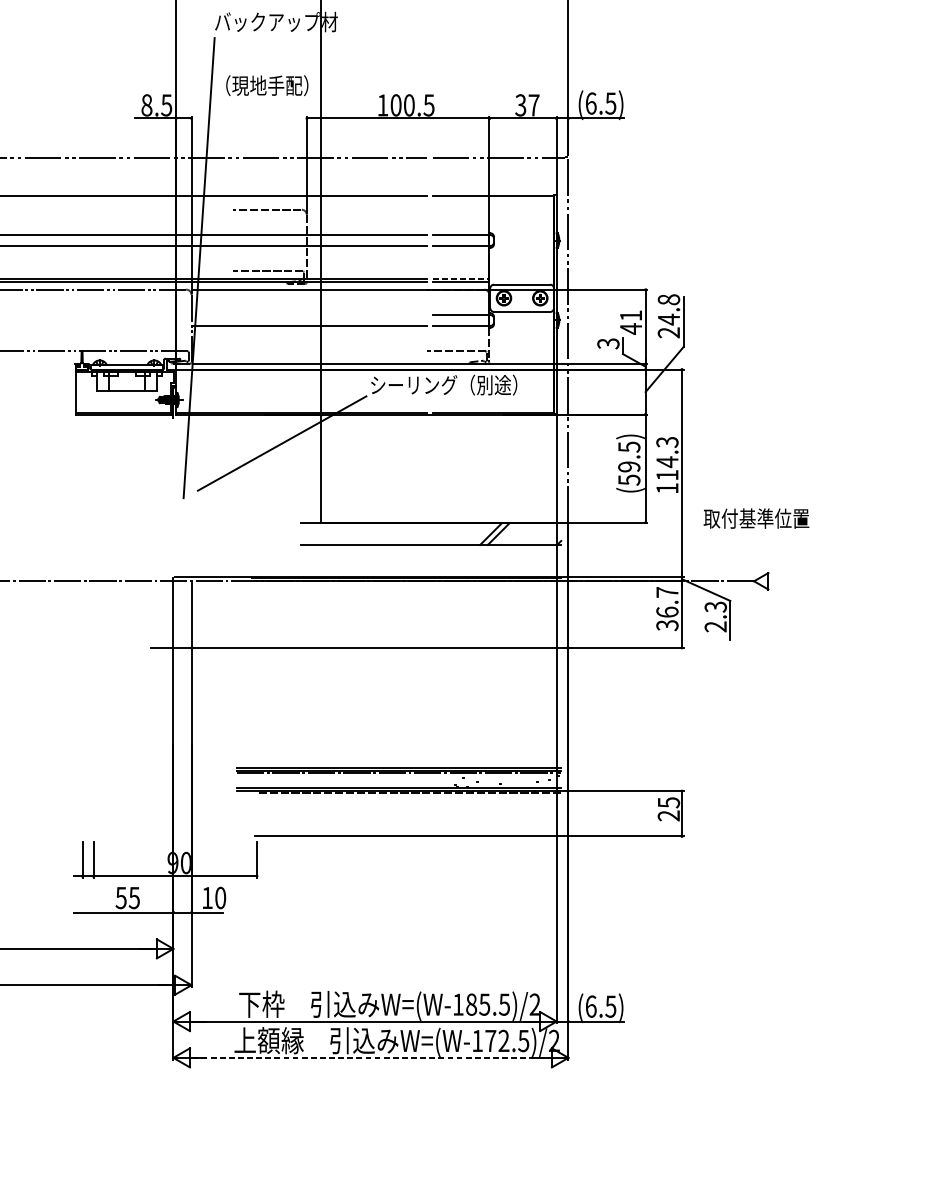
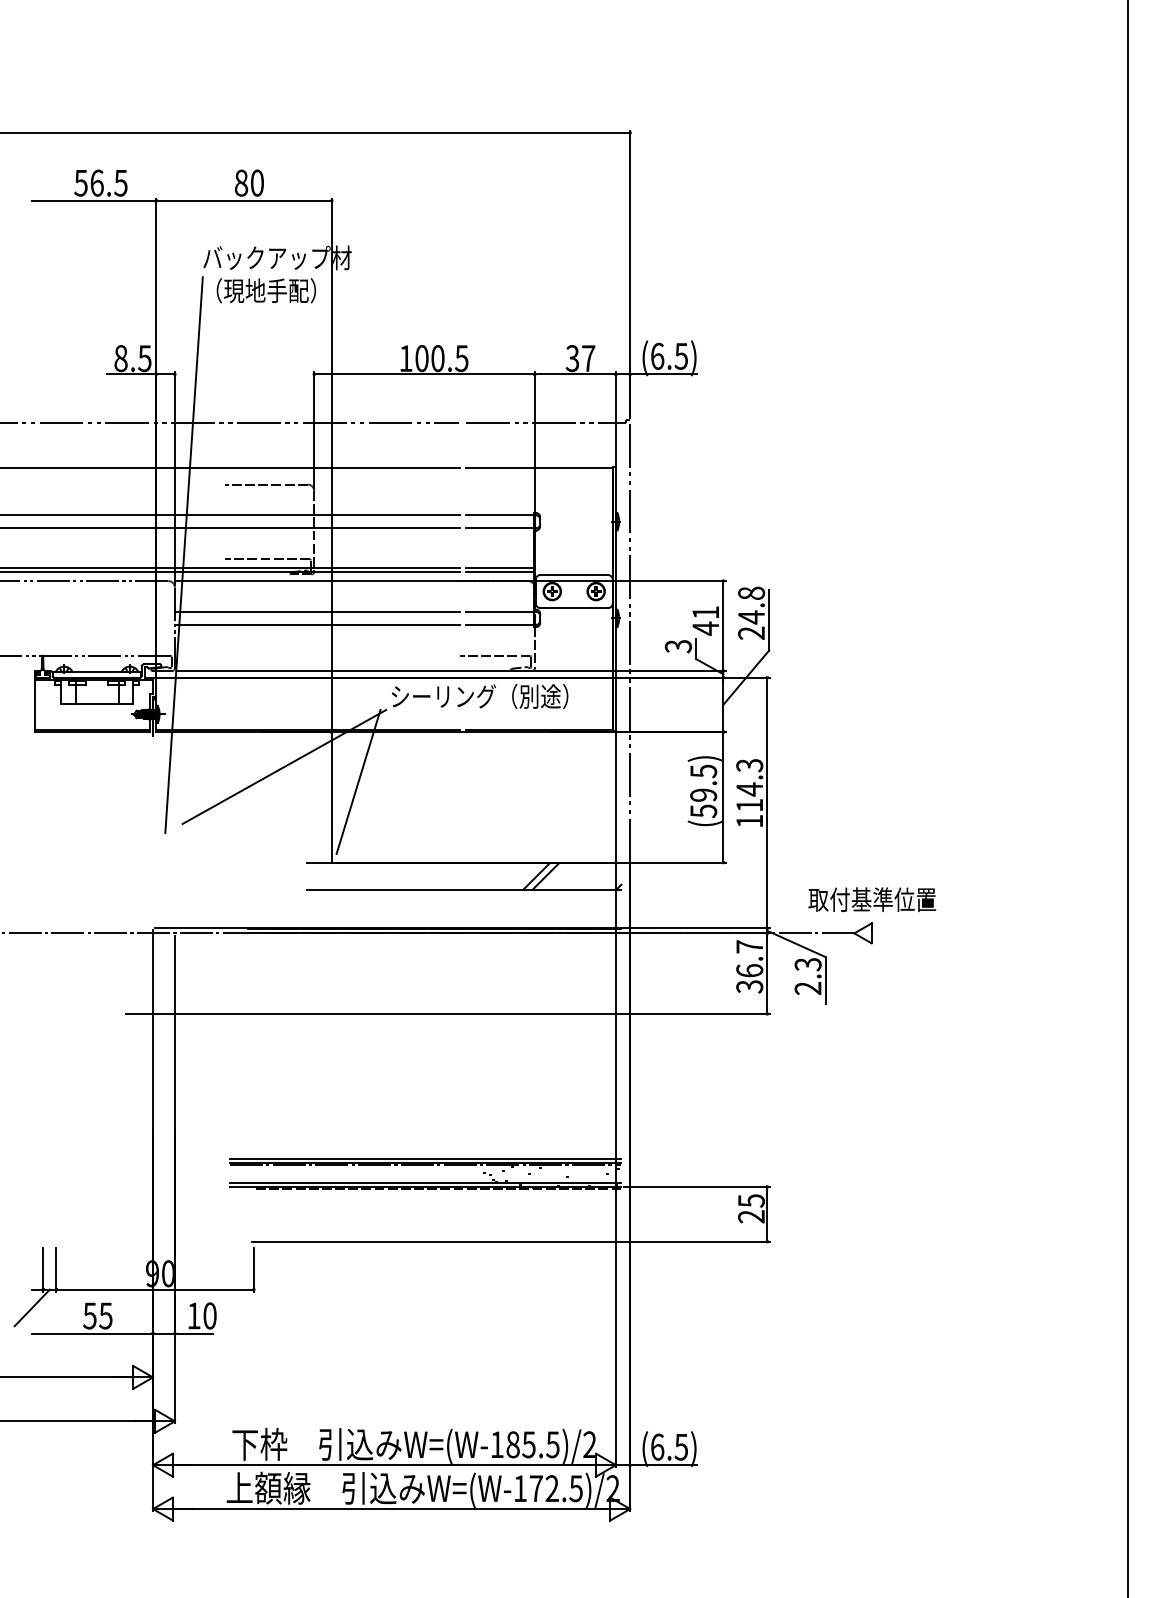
text: (266, 85) -> (265, 290), moved
line: (461, 278) -> (500, 567), dashed -> solid
line: (308, 314) -> (316, 611), added
line: (343, 455) -> (358, 781), added
text: (756, 518) -> (872, 899), moved
line: (72, 891) -> (31, 1307), added
line: (370, 1058) -> (391, 1509), dashed -> solid

